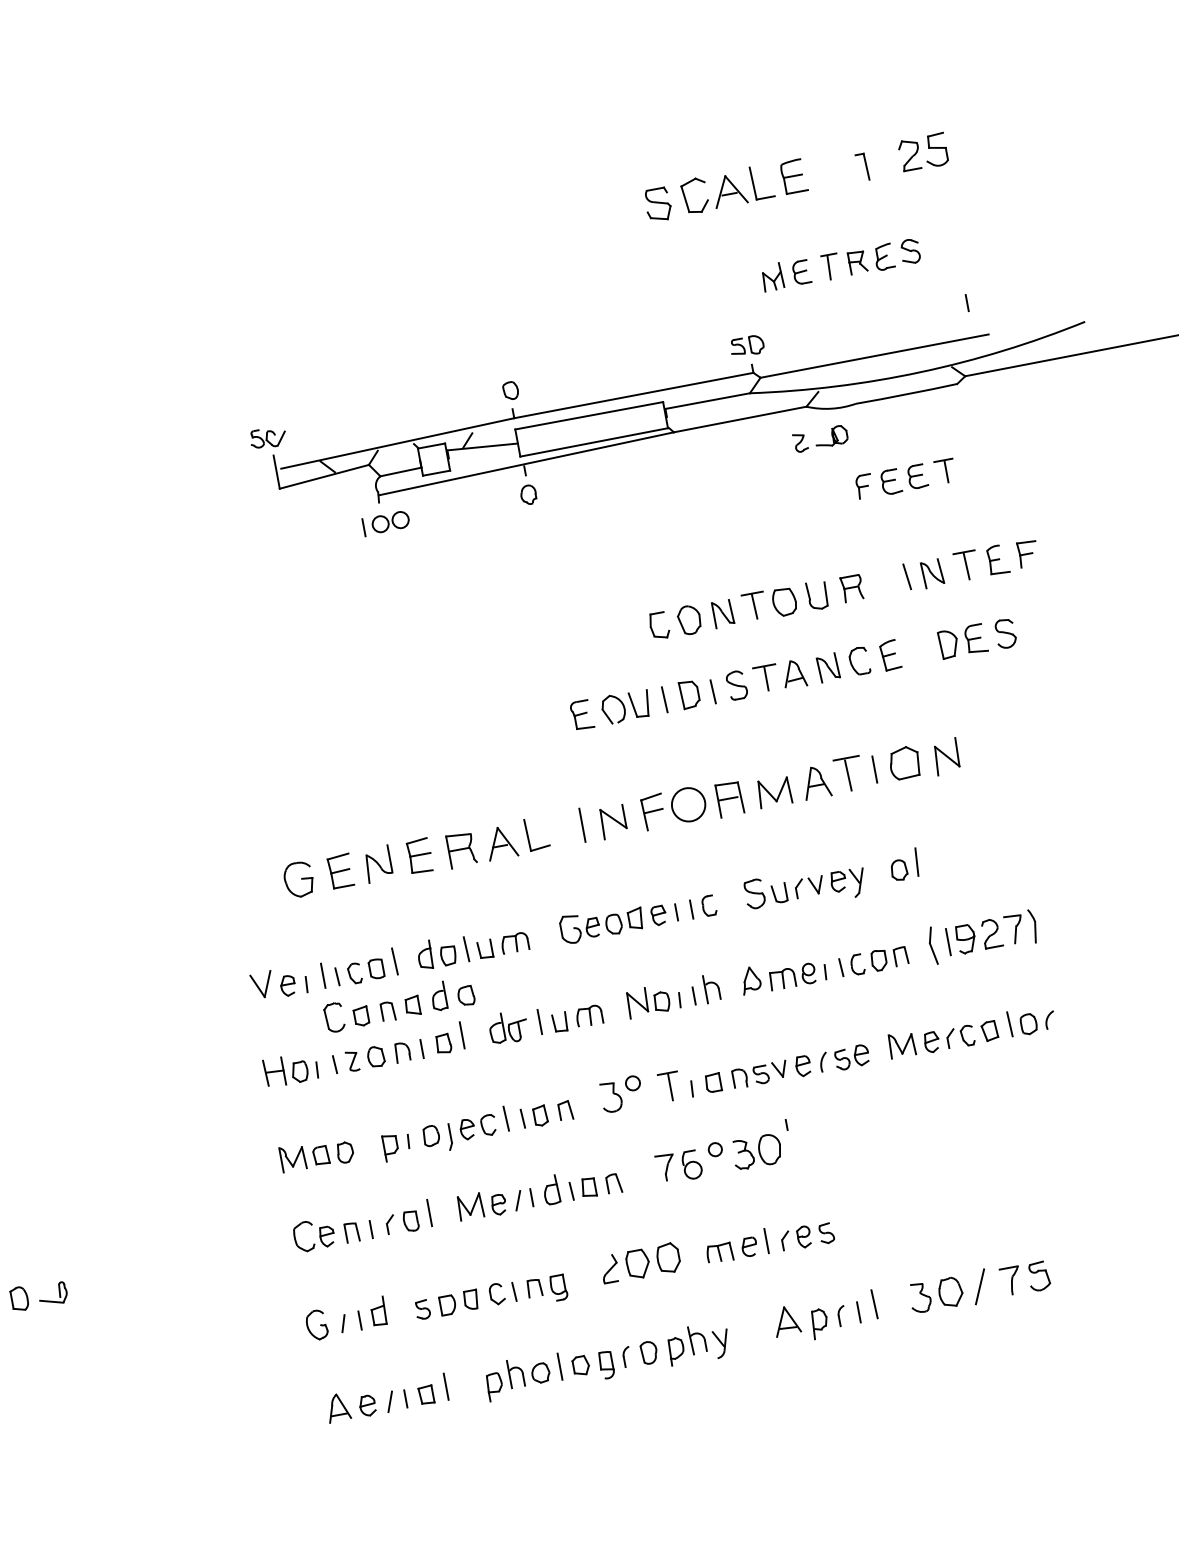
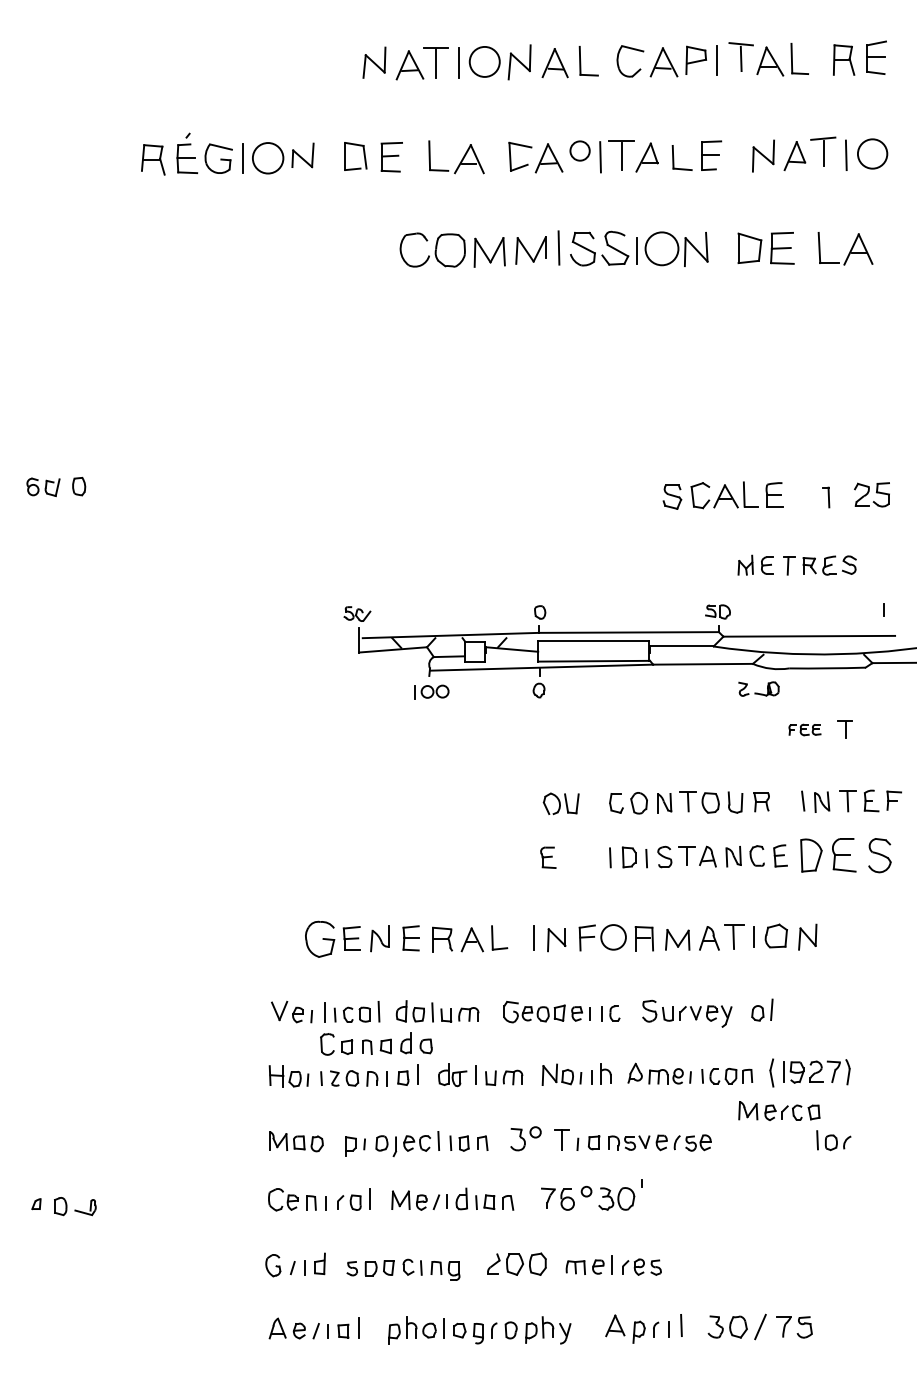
part: (891, 481) -> (804, 729), size x0.6
part: (976, 638) -> (845, 855), size x1.6
part: (624, 706) -> (560, 803), moved
part: (299, 879) -> (320, 939), size x1.4
part: (943, 1037) -> (779, 1110), moved

